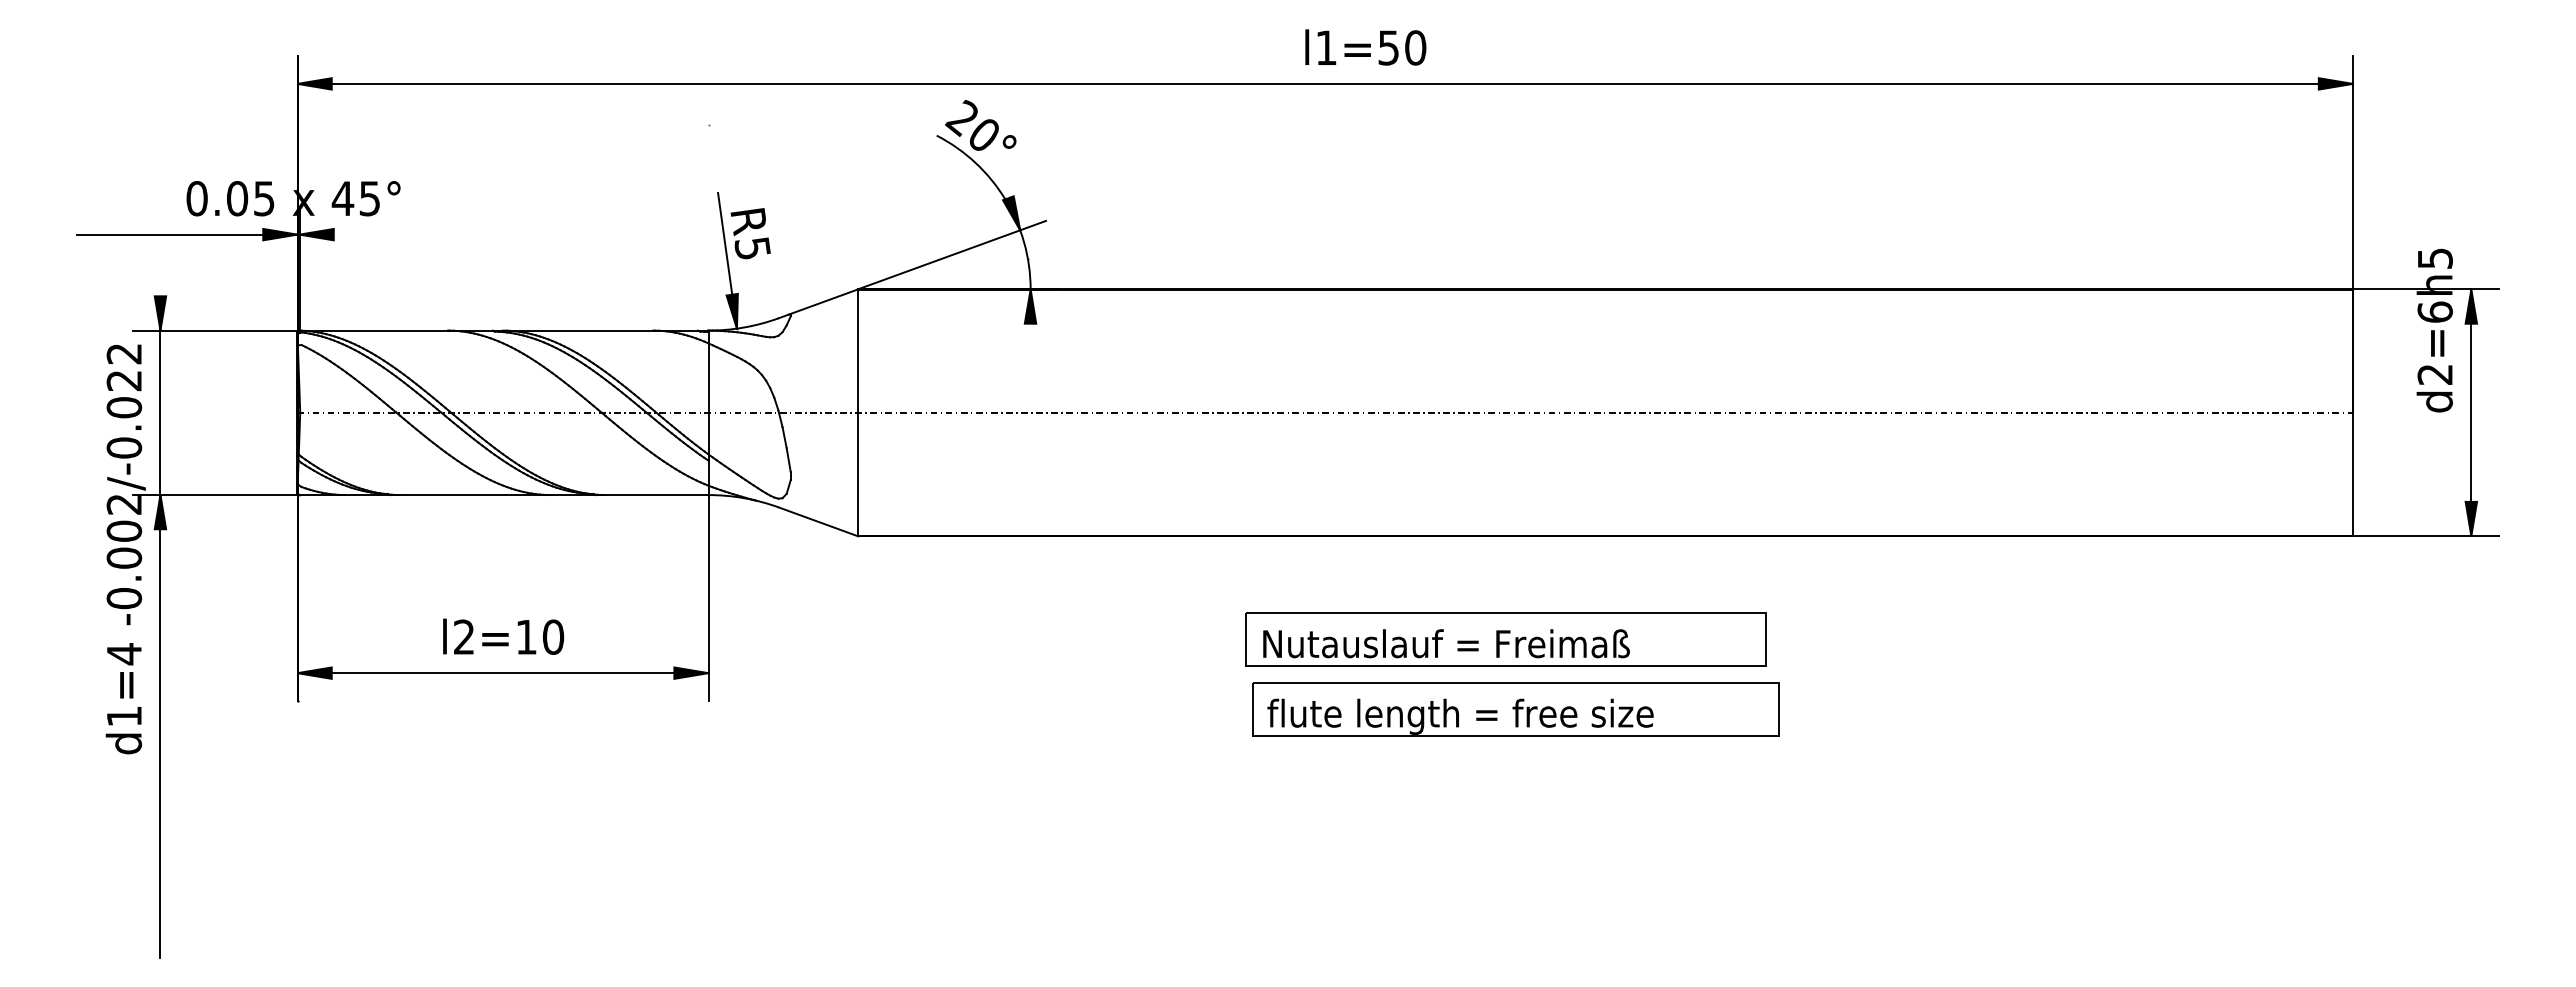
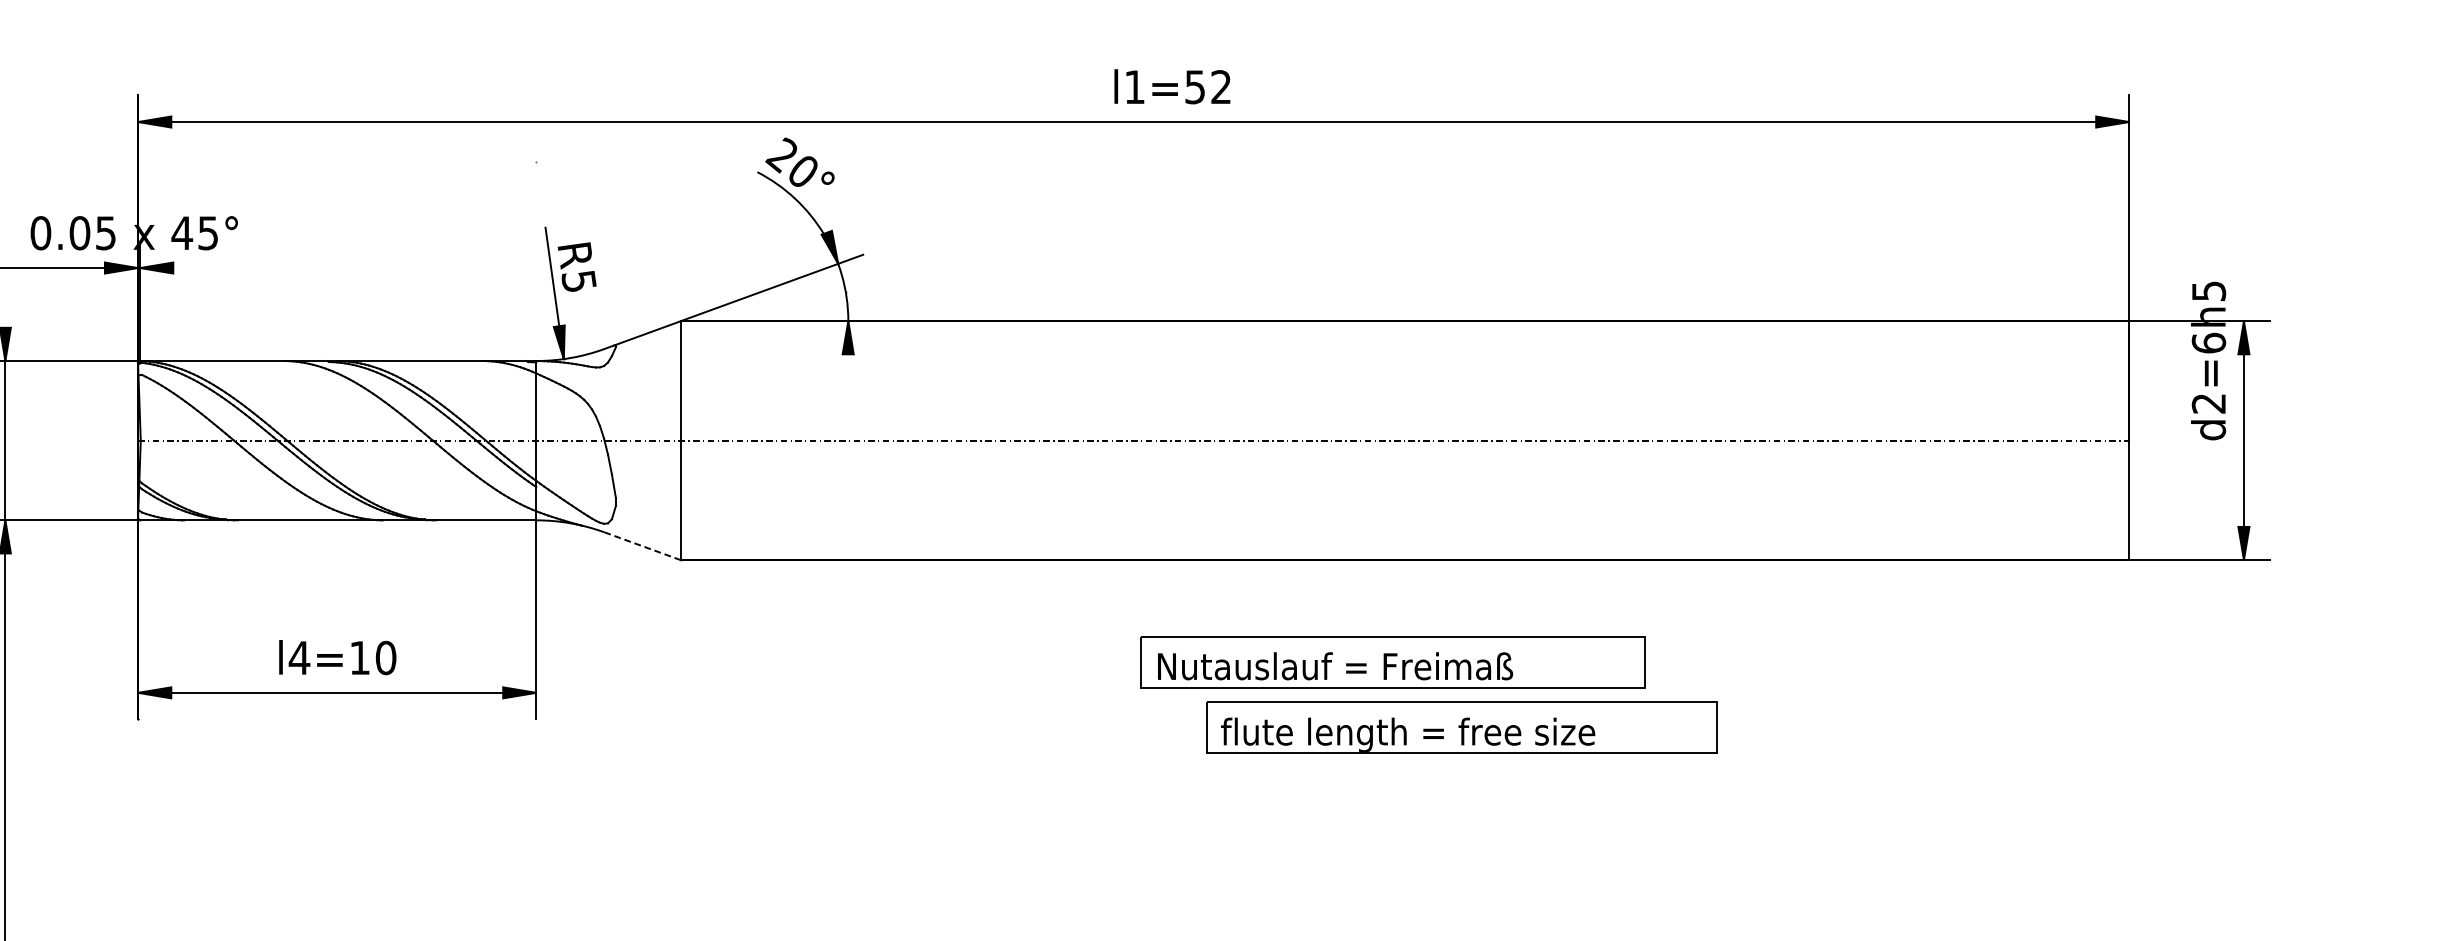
text: (1415, 47) -> (1221, 86), l1=50 -> l1=52
line: (818, 521) -> (642, 545), solid -> dashed
text: (464, 636) -> (299, 657), l2=10 -> l4=10
part: (1505, 639) -> (1392, 662), moved
part: (1515, 709) -> (1461, 728), moved

